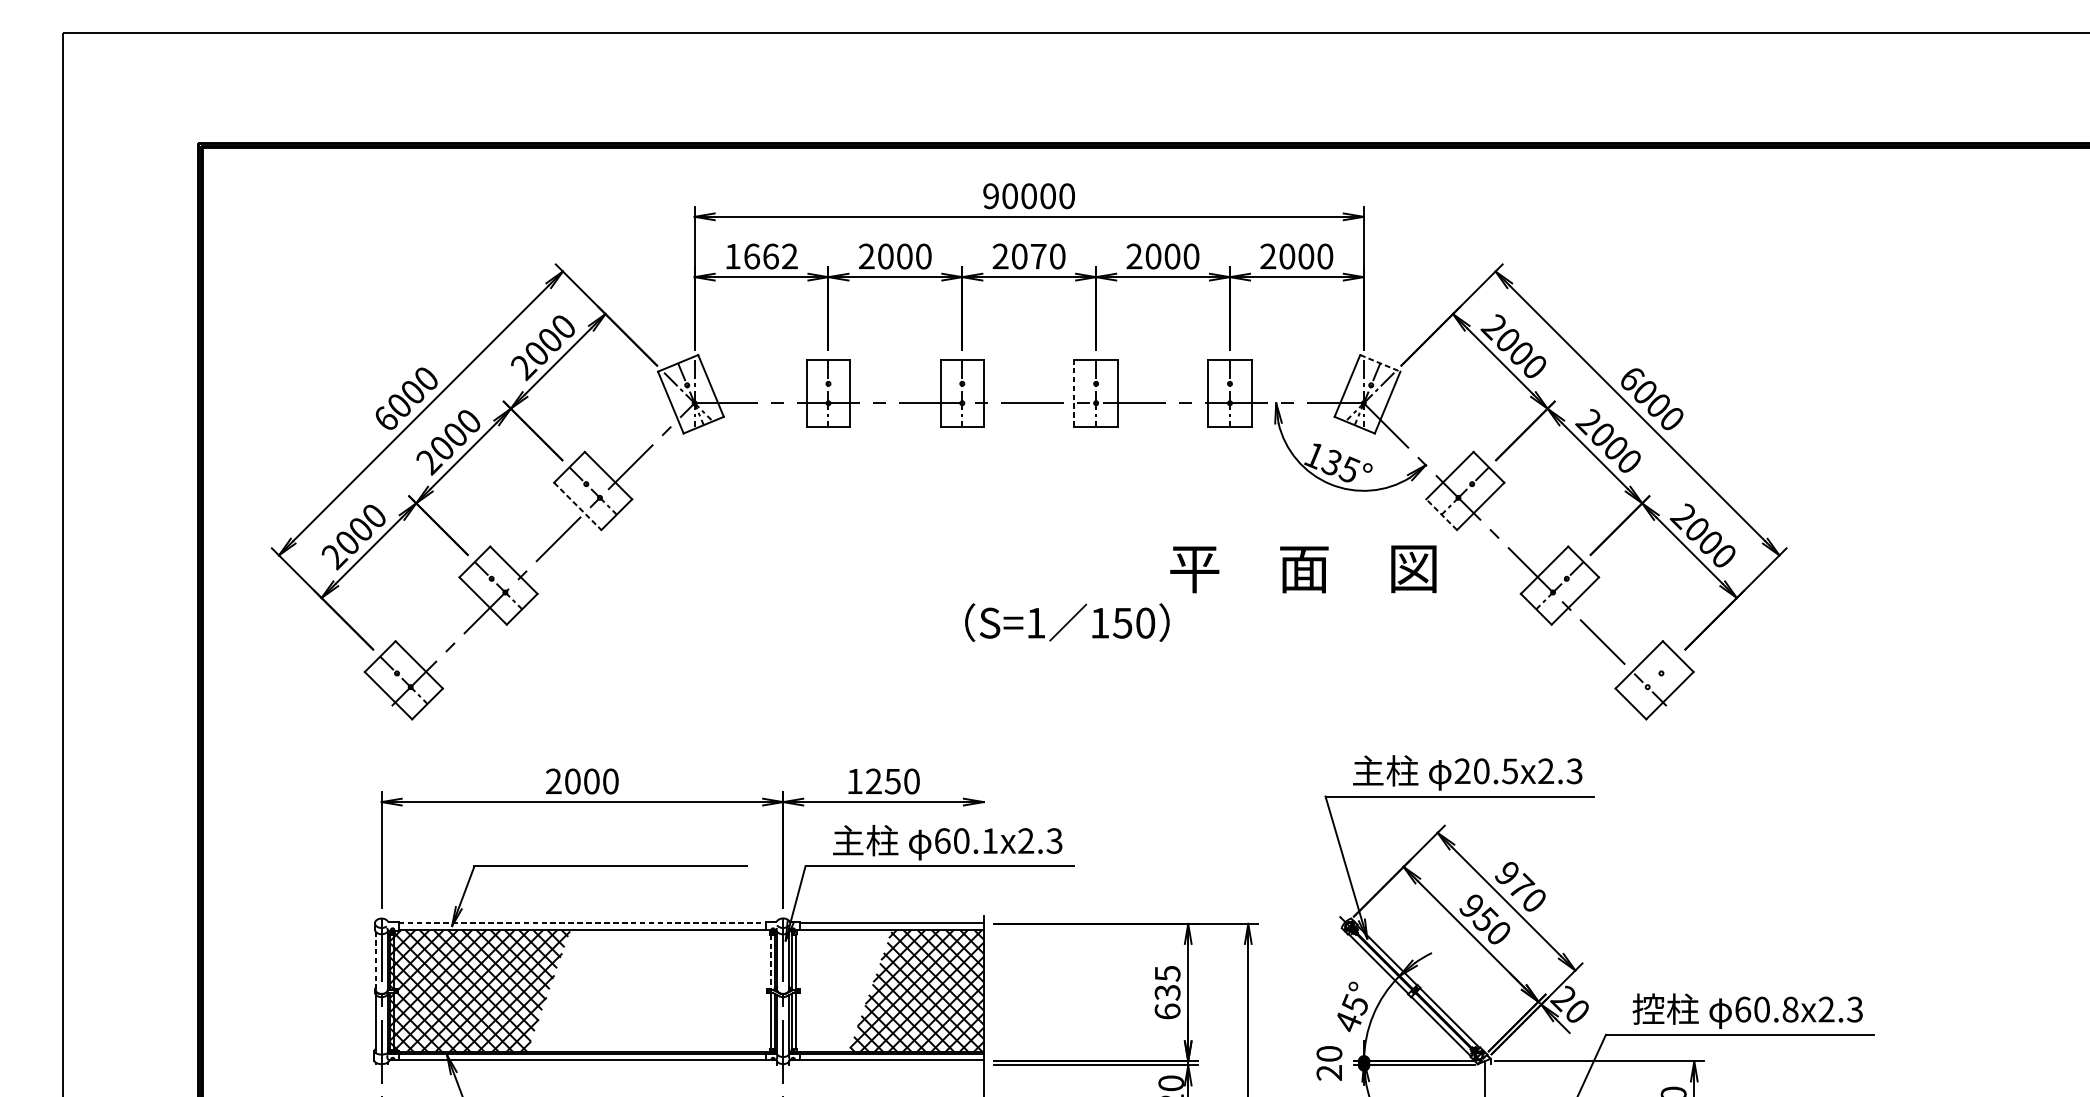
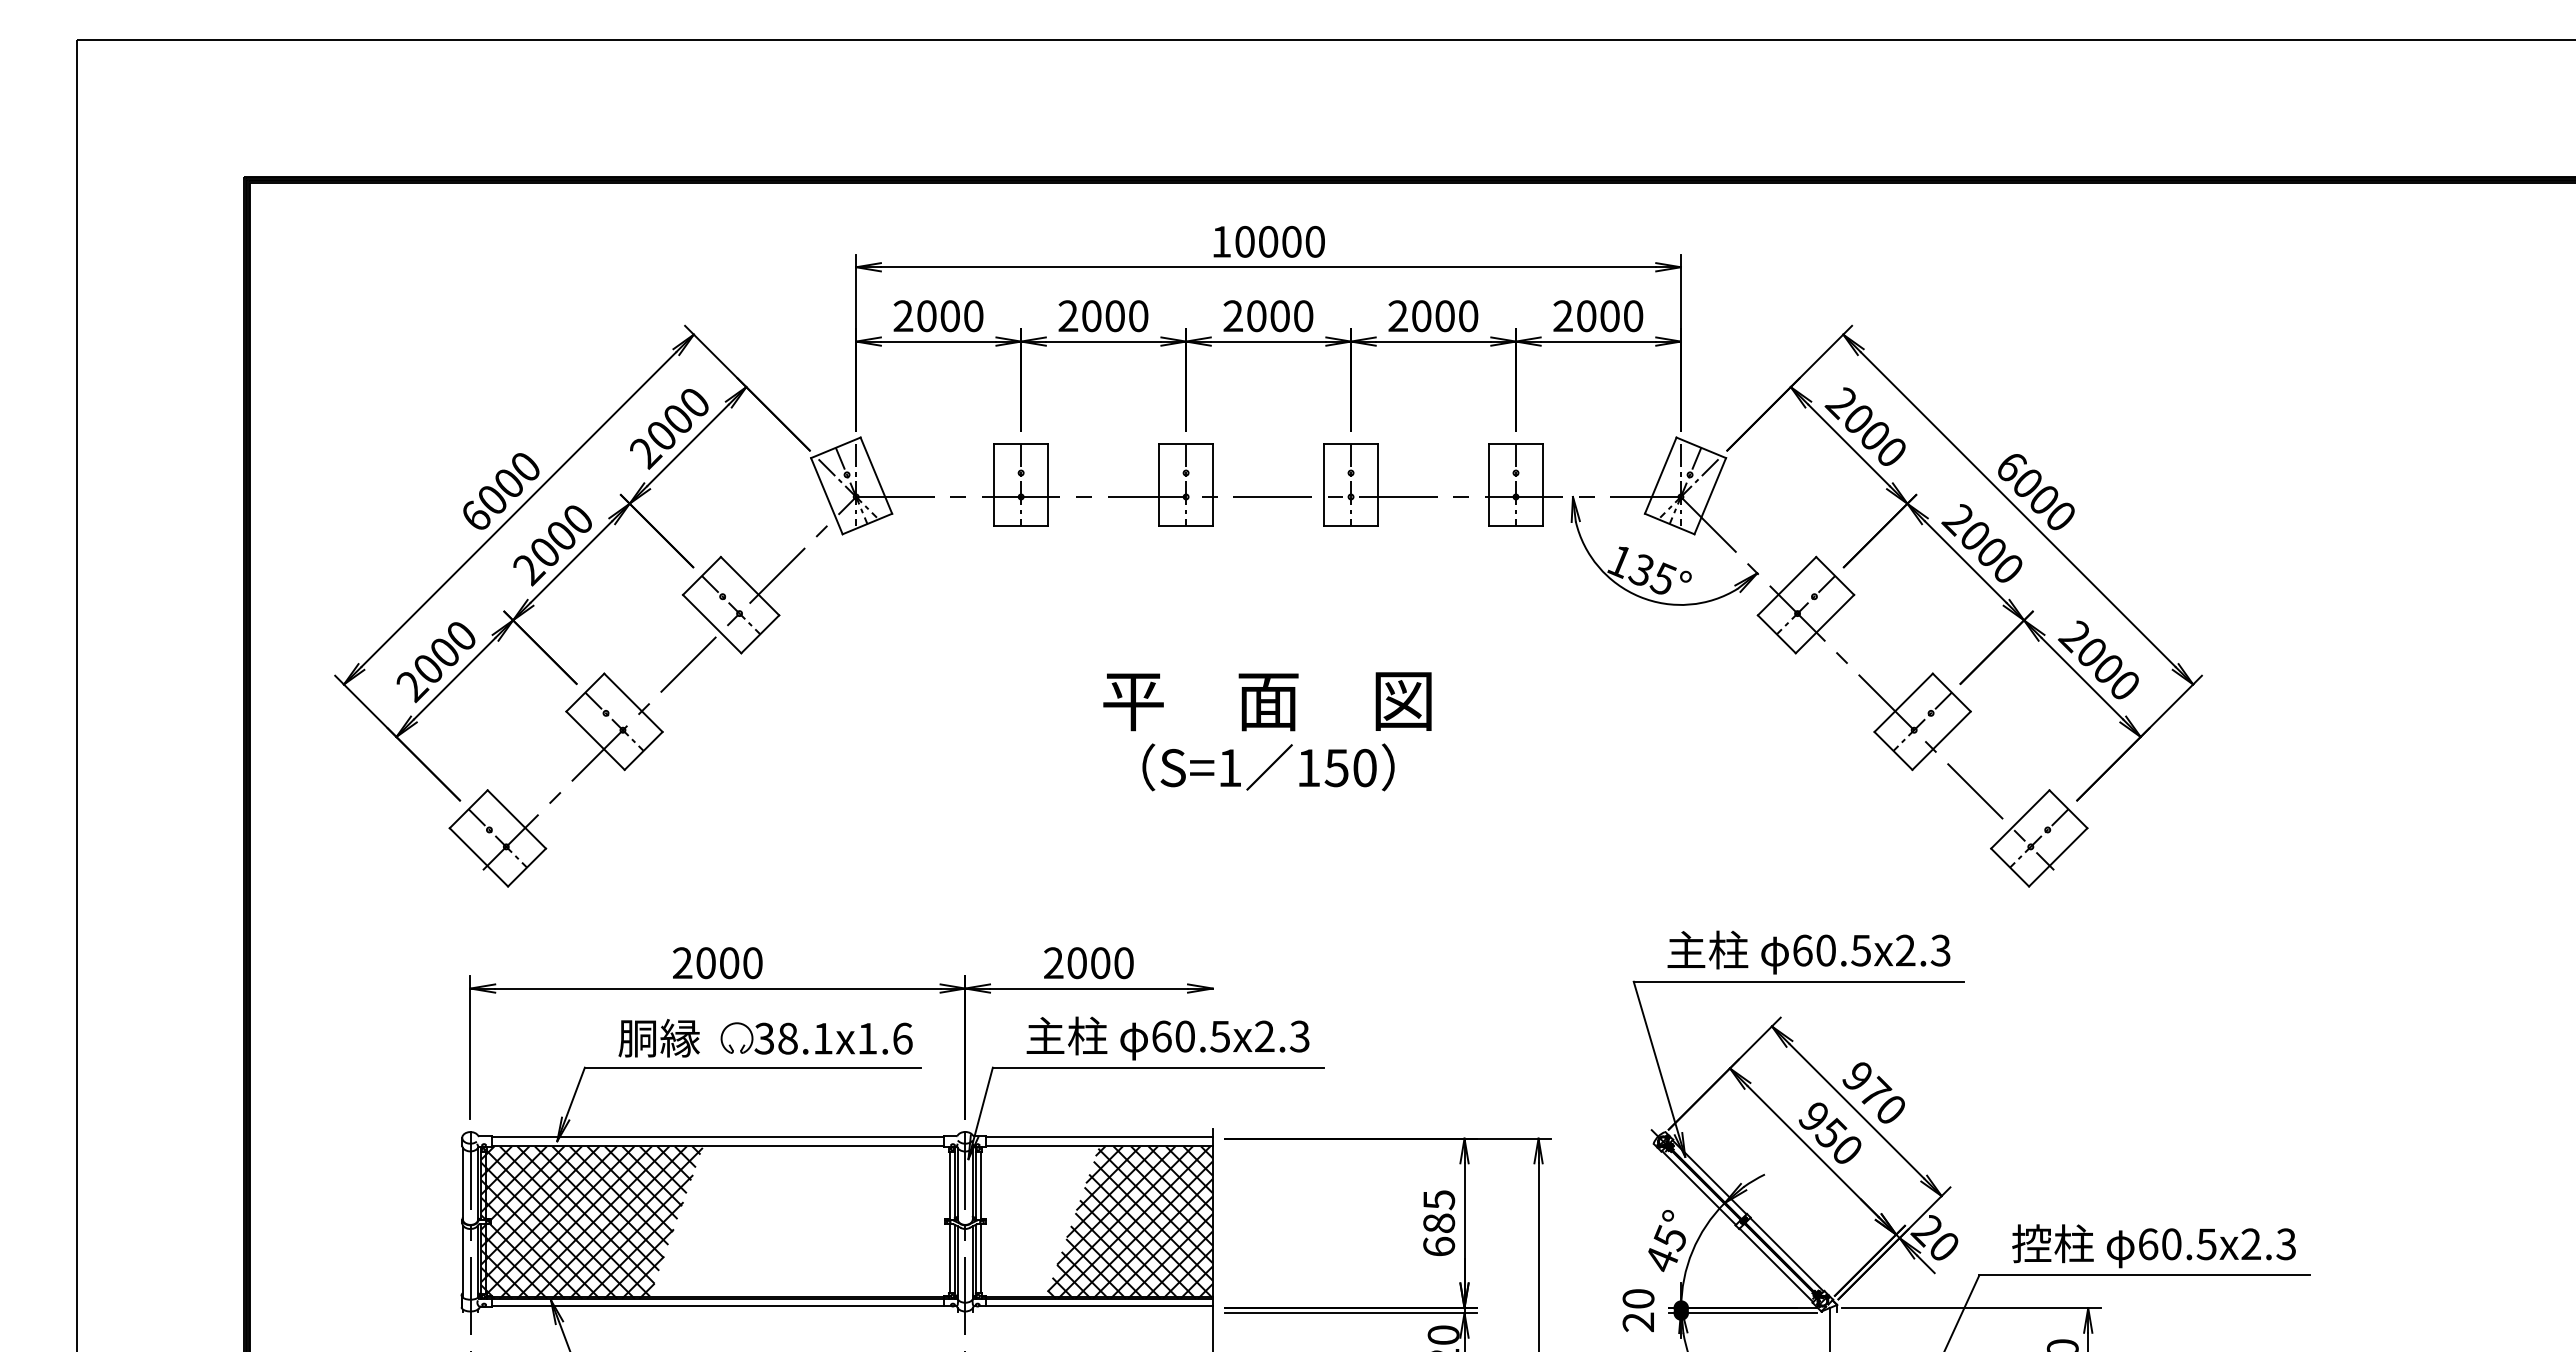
text: (991, 195) -> (1221, 241), 90000 -> 10000
text: (761, 256) -> (938, 316), 1662 -> 2000
text: (1038, 256) -> (1279, 316), 2070 -> 2000
line: (1380, 363) -> (1701, 447), dashed -> solid
line: (1074, 393) -> (1324, 484), dashed -> solid
line: (578, 506) -> (712, 624), dashed -> solid
line: (1441, 514) -> (1776, 634), dashed -> solid
text: (1303, 569) -> (1267, 701), moved
text: (1067, 622) -> (1268, 767), moved
line: (1654, 680) -> (2039, 838), added
text: (1462, 771) -> (1802, 950), 20.5x2.3 -> 60.5x2.3
text: (874, 781) -> (1077, 963), 1250 -> 2000
text: (989, 841) -> (1219, 1036), 60.1x2.3 -> 60.5x2.3
part: (621, 842) -> (765, 1038), added
line: (582, 922) -> (718, 1137), dashed -> solid
line: (376, 960) -> (463, 1183), dashed -> solid
line: (771, 962) -> (950, 1186), dashed -> solid
text: (1167, 992) -> (1438, 1223), 635 -> 685
text: (1790, 1009) -> (2206, 1244), 60.8x2.3 -> 60.5x2.3

